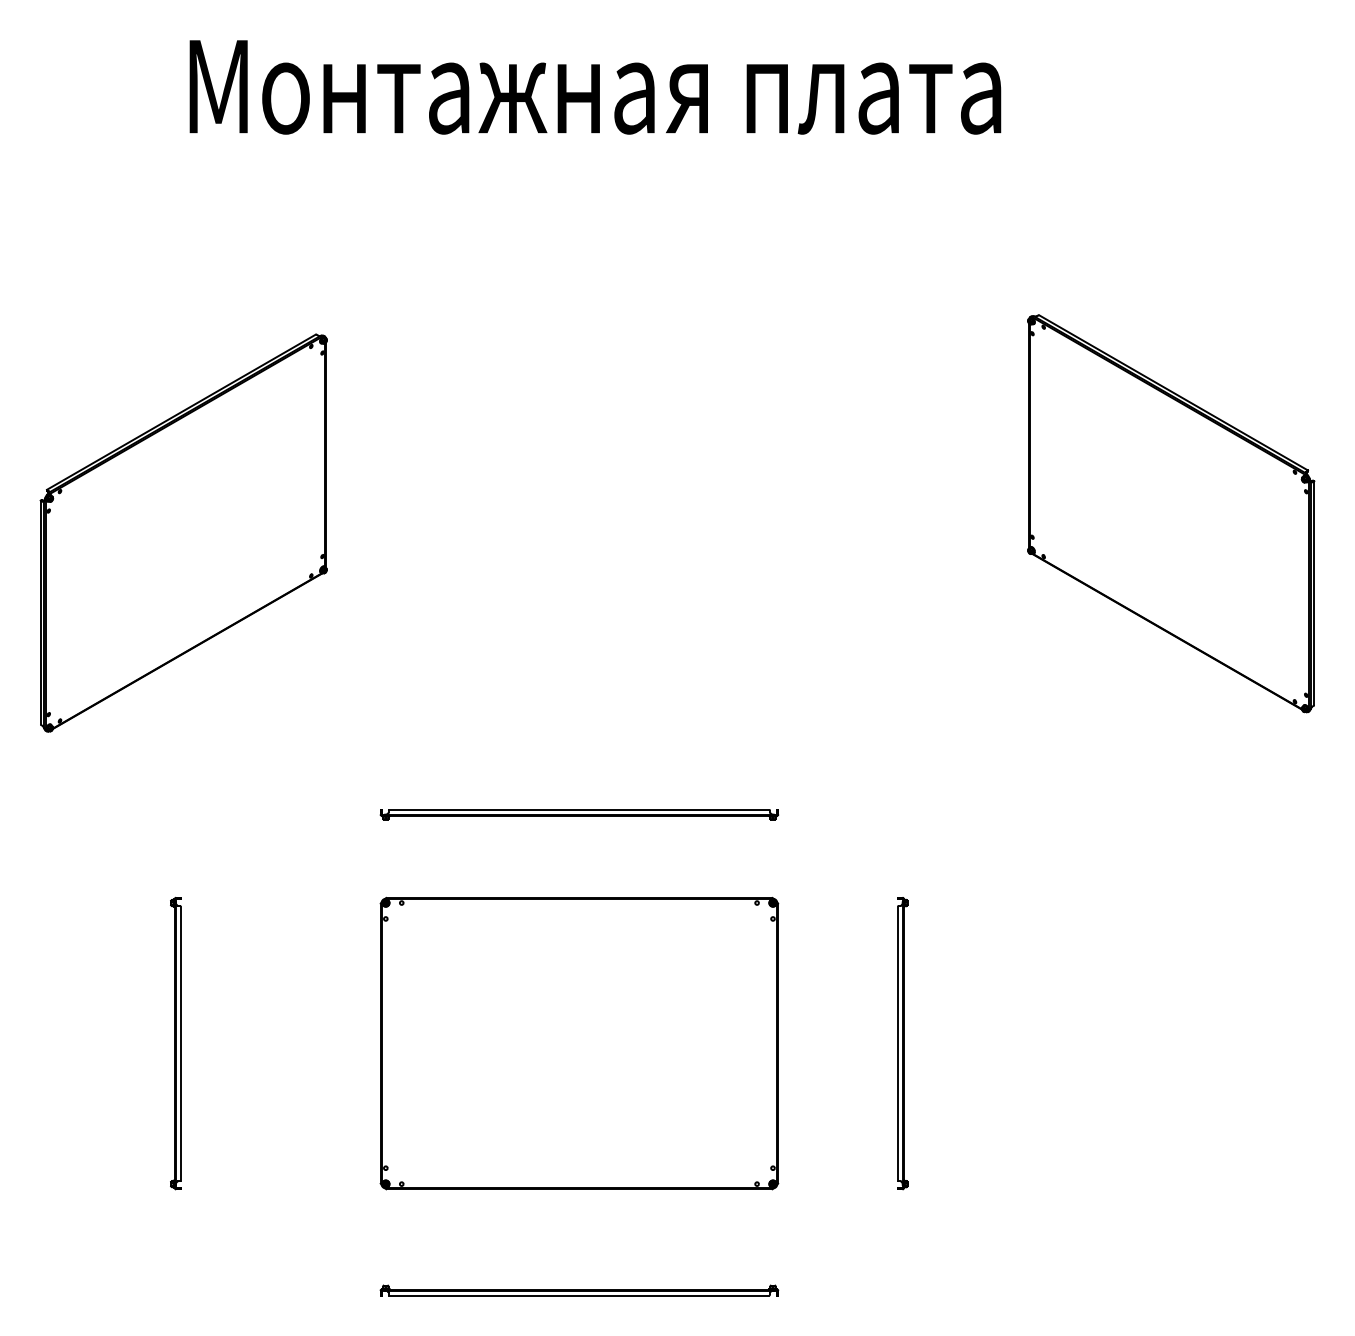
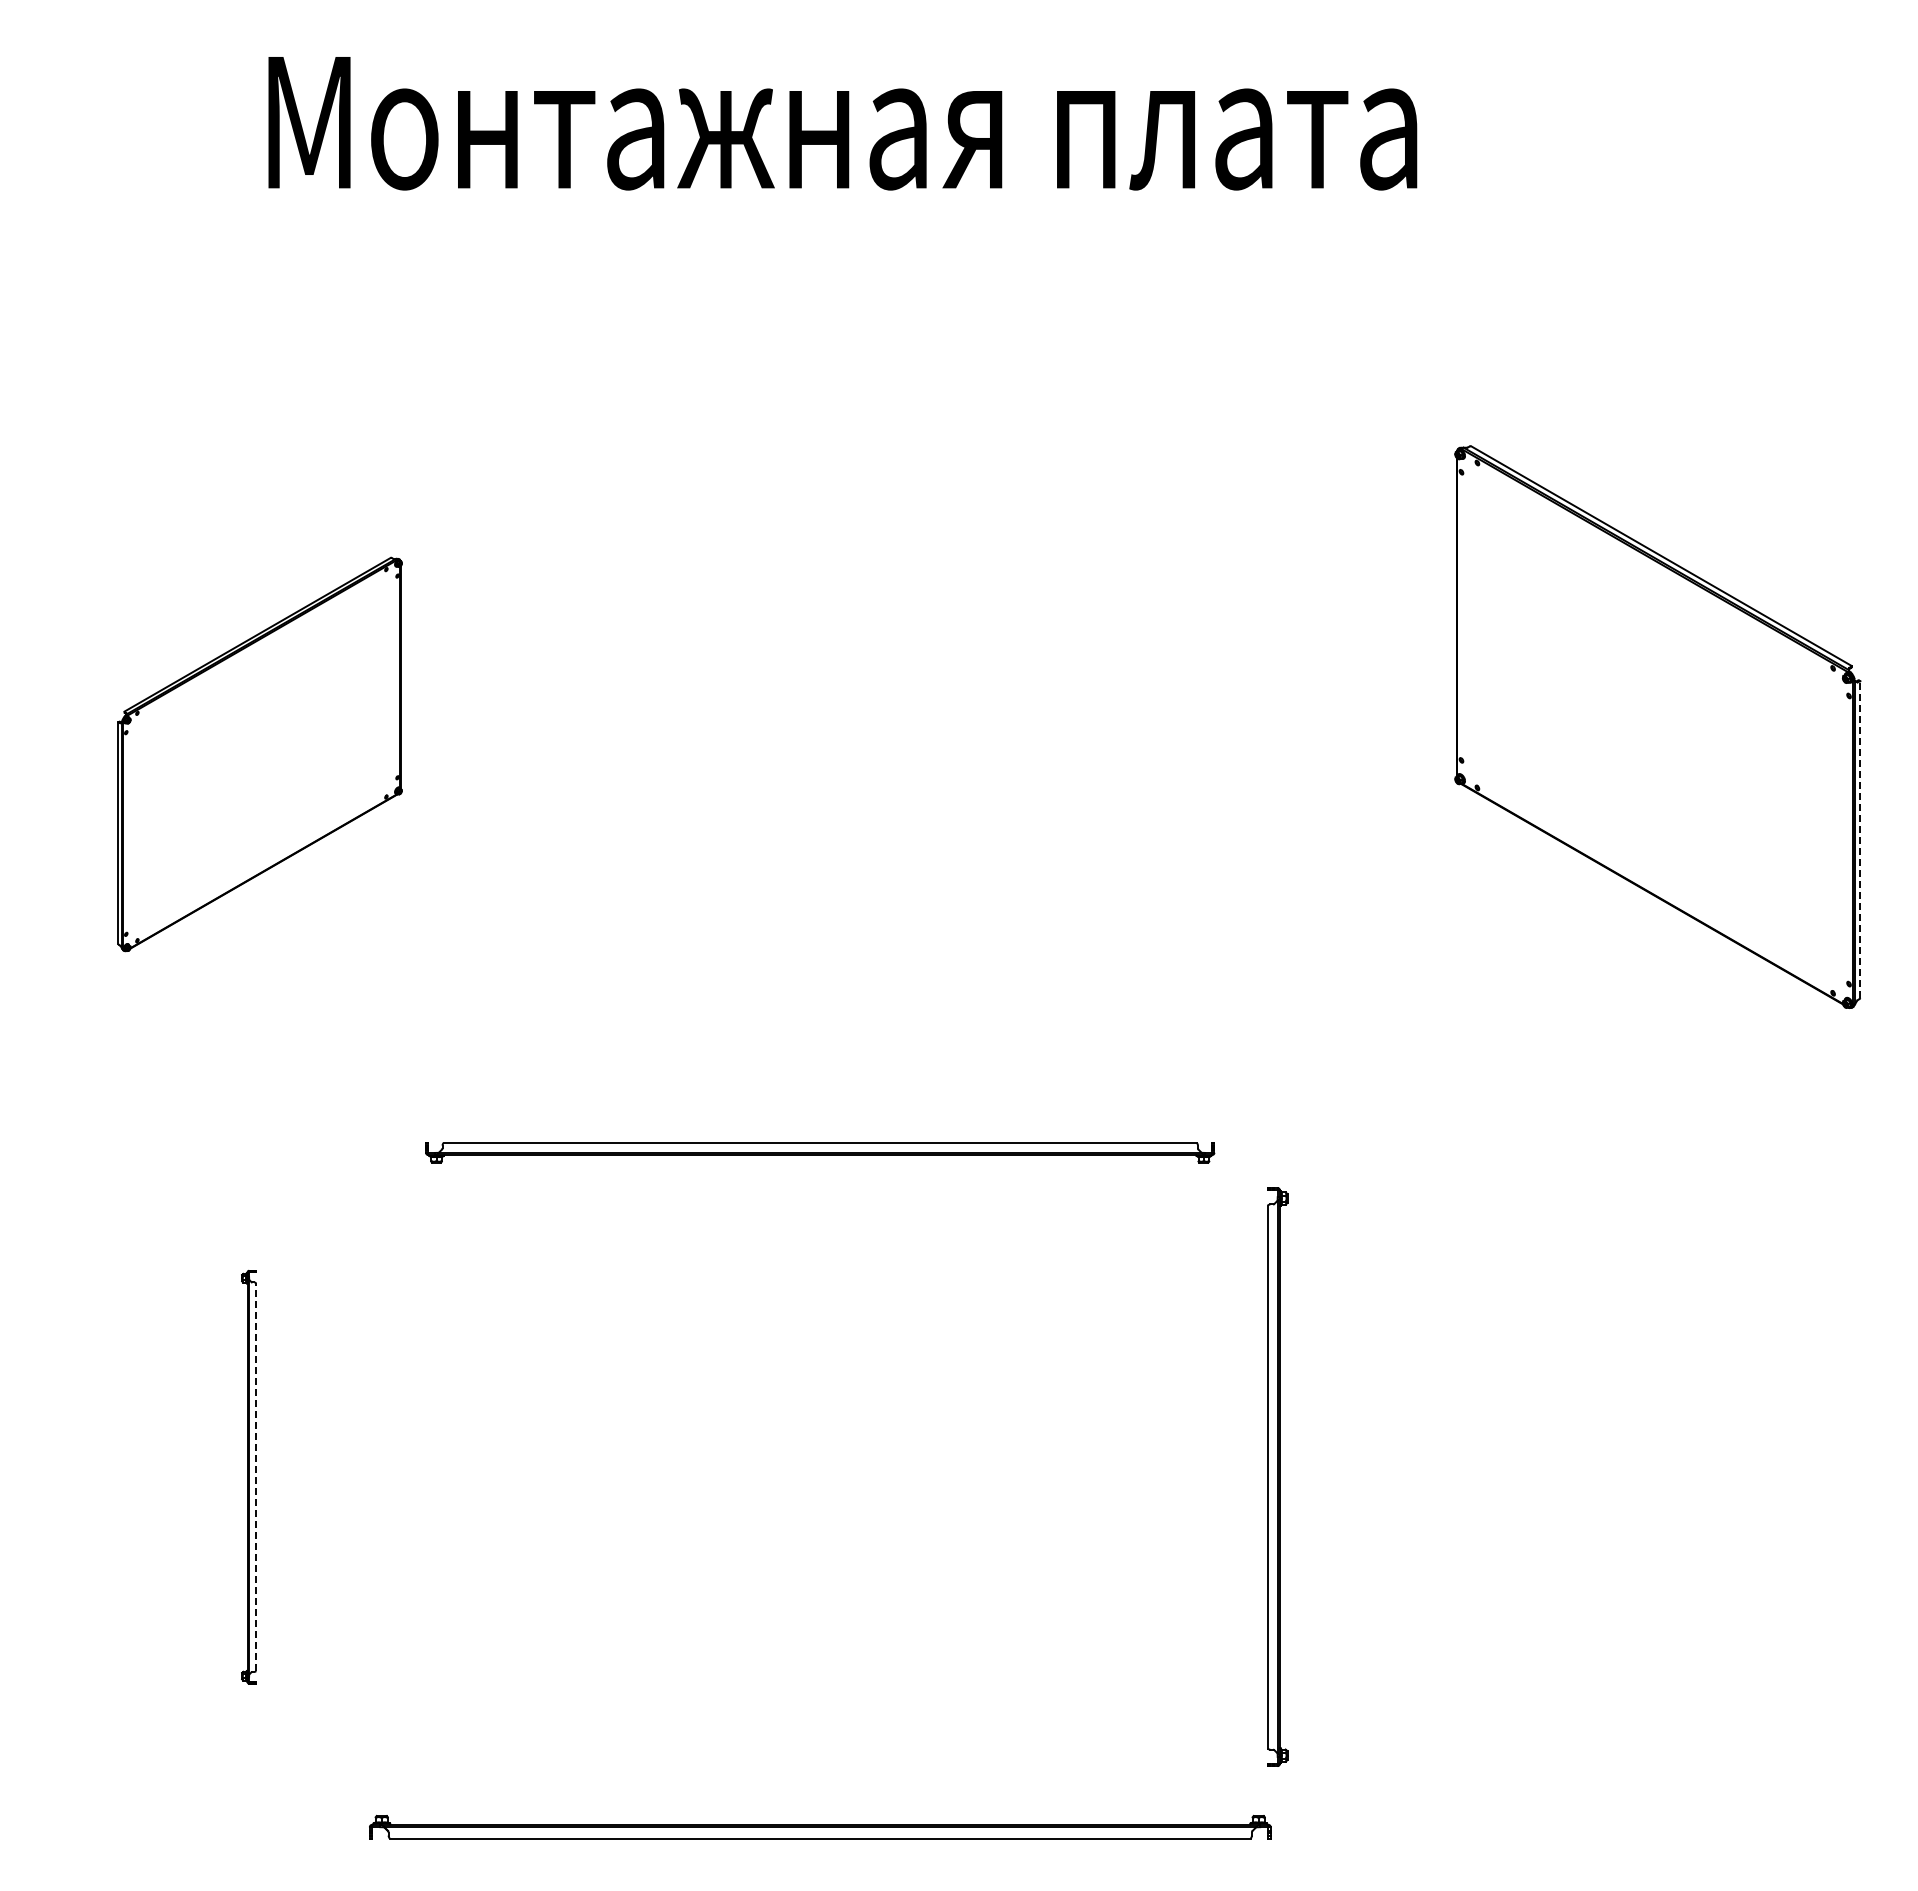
part: (183, 533) -> (259, 754), size x0.7
line: (1314, 593) -> (1860, 839), solid -> dashed
part: (578, 814) -> (819, 1153), size x1.4
line: (181, 1043) -> (256, 1477), solid -> dashed
part: (578, 1043) -> (819, 1476), removed
part: (902, 1043) -> (1277, 1477), size x1.4
part: (578, 1290) -> (819, 1826), size x1.6

